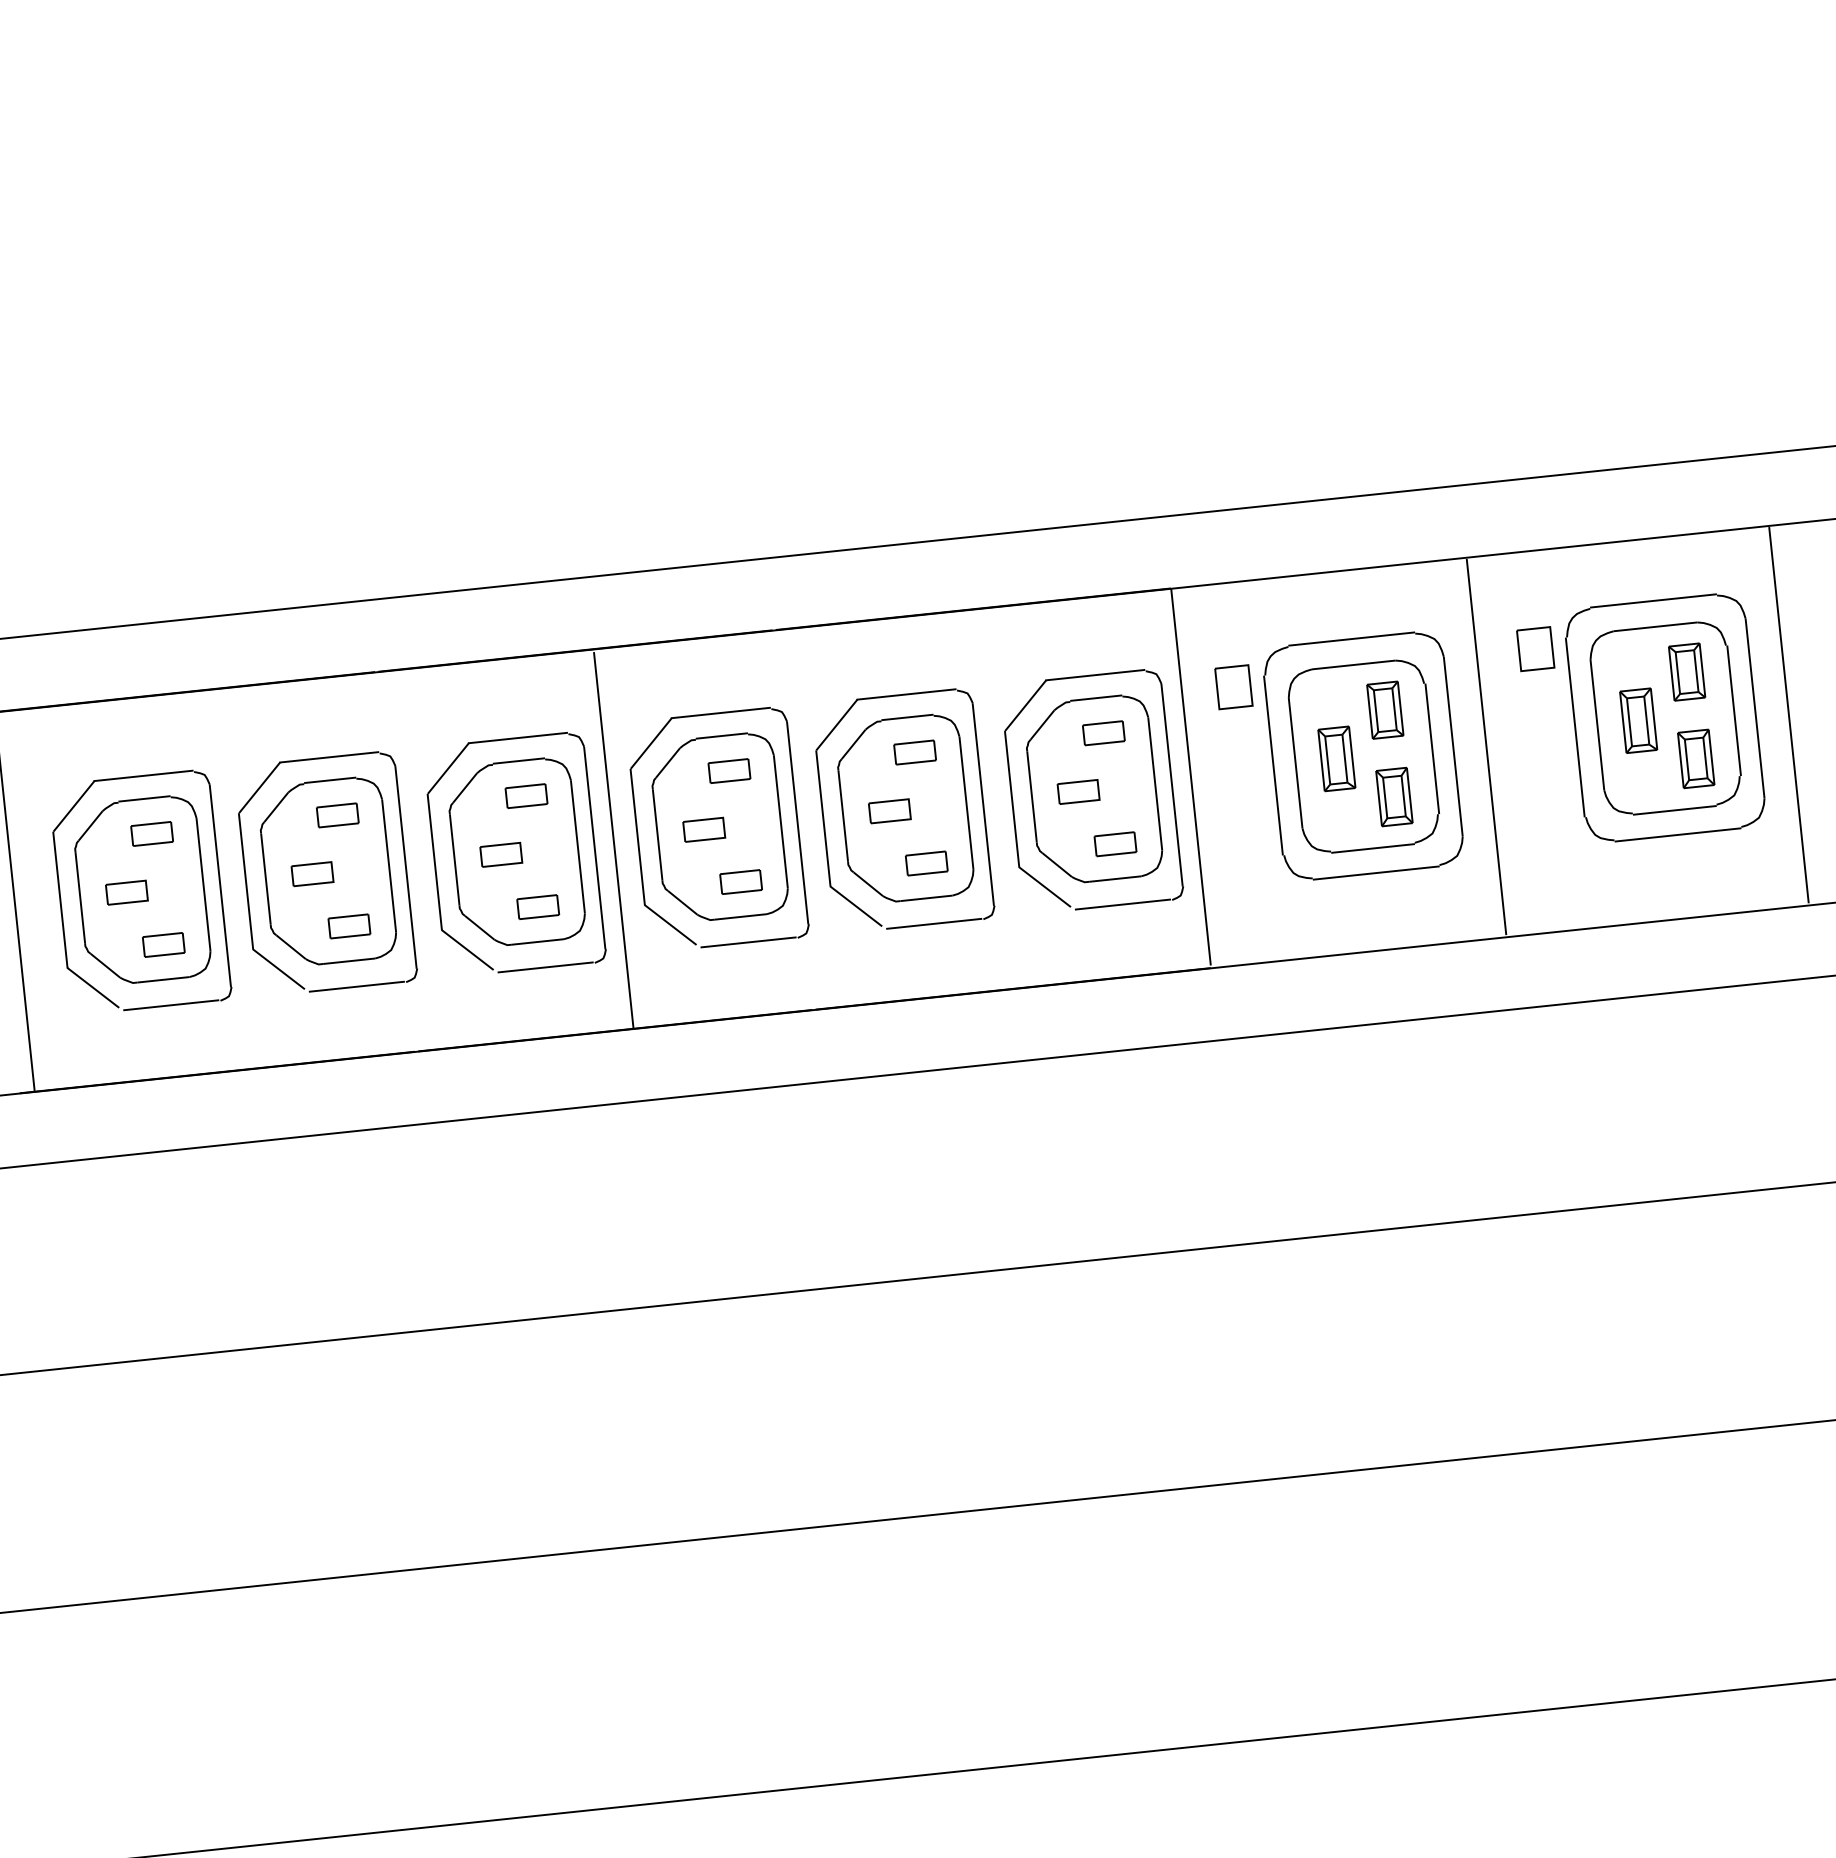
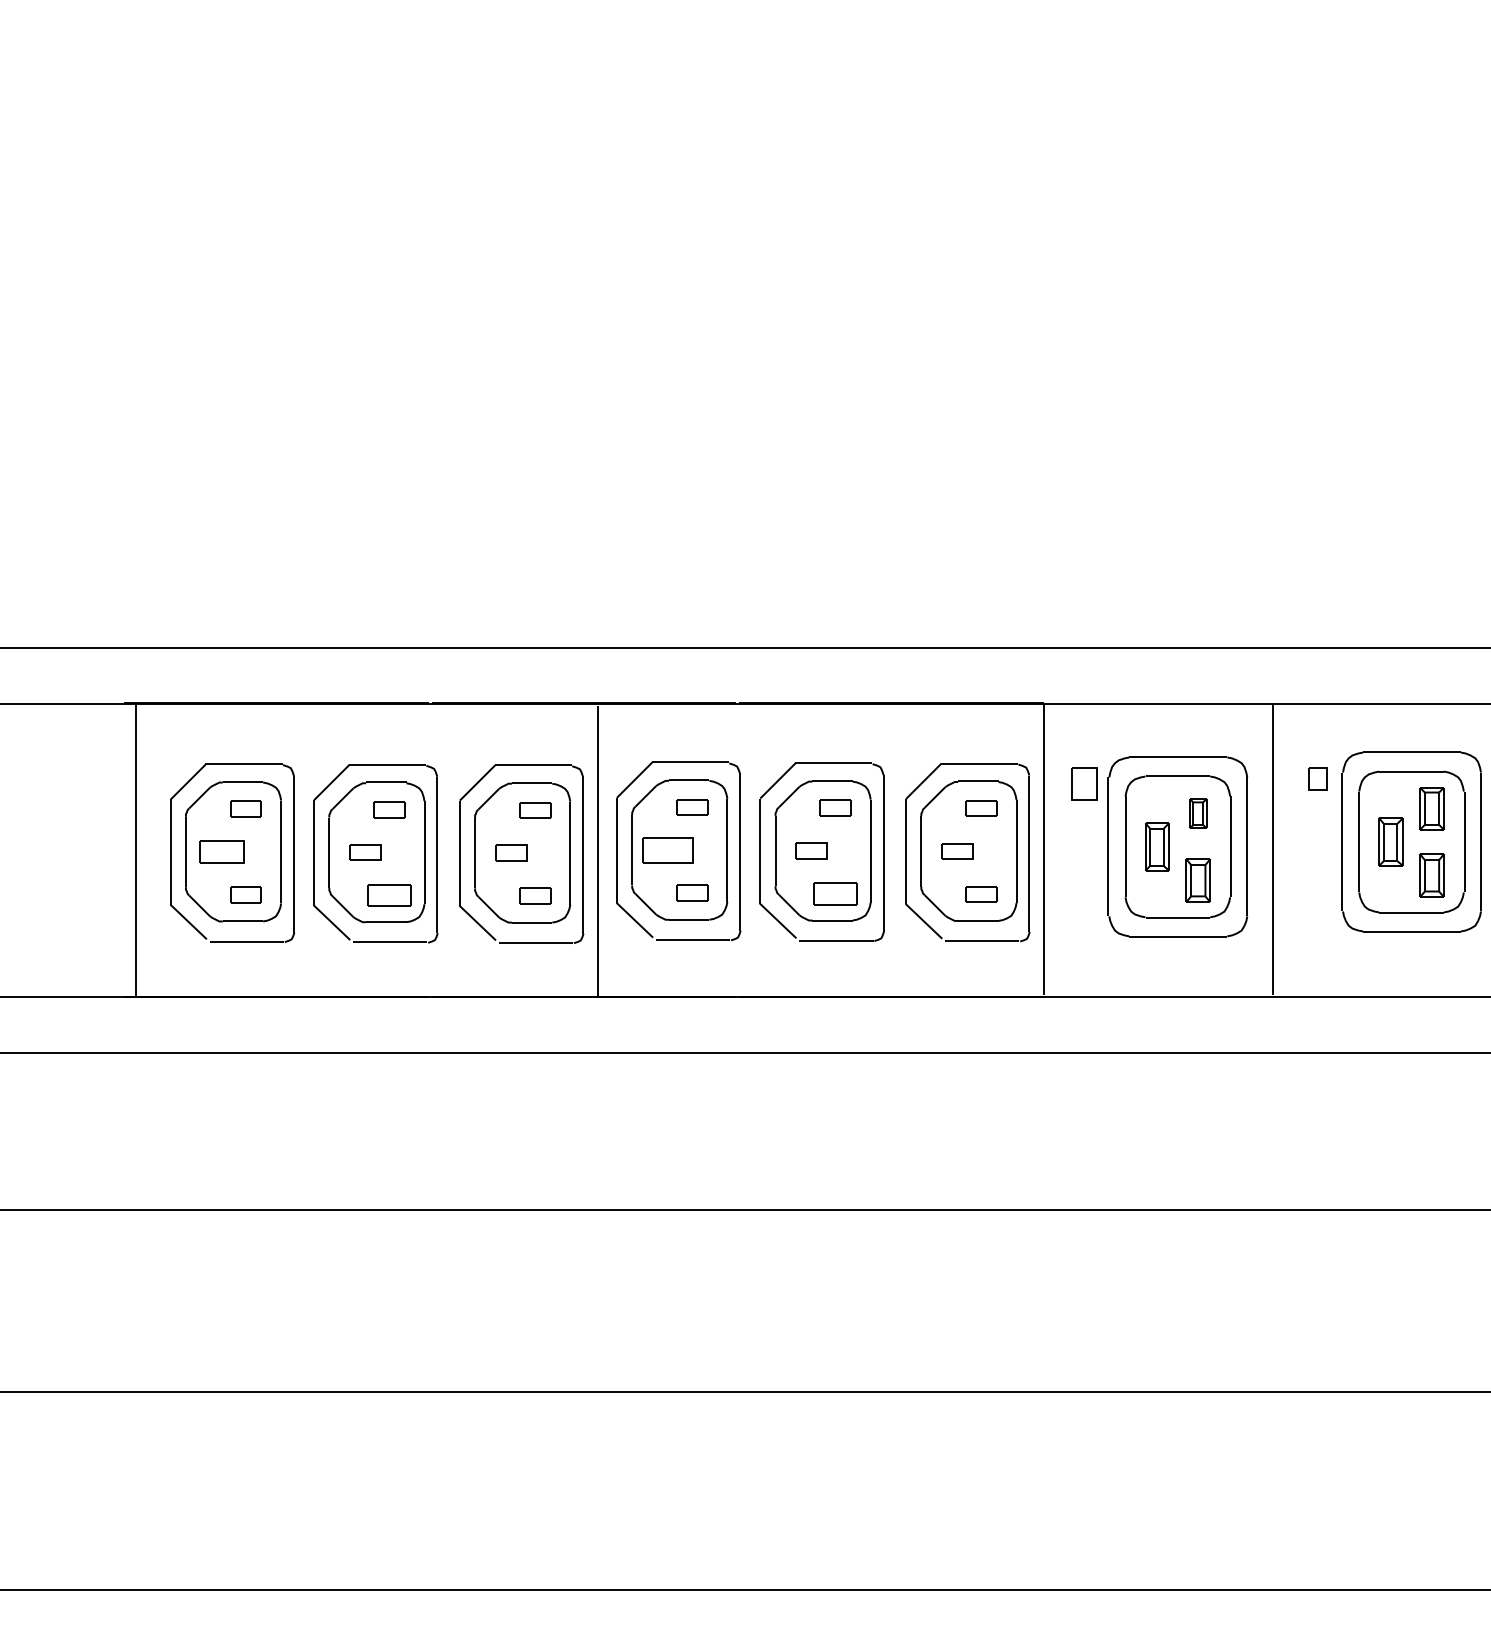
part: (1534, 648) -> (1317, 778), size x0.7
part: (1384, 710) -> (1197, 813), size x0.7
part: (704, 830) -> (668, 850), size x1.6
part: (926, 862) -> (835, 893), size x1.4
part: (126, 892) -> (221, 851), size x1.4
part: (349, 926) -> (389, 895), size x1.4

